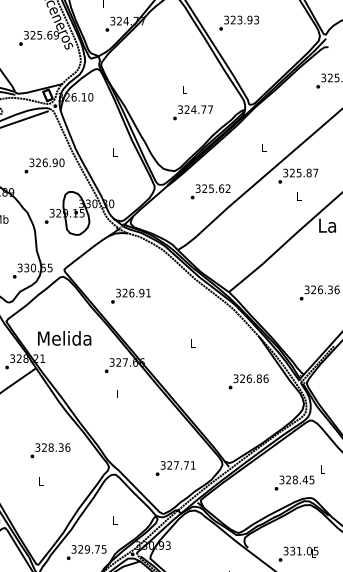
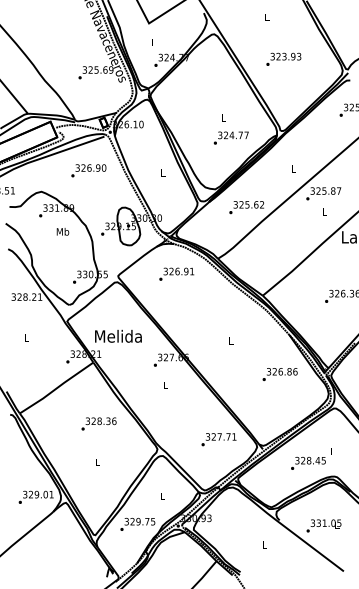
text: (238, 22) -> (283, 58), moved
text: (44, 165) -> (88, 170), moved
text: (130, 295) -> (176, 273), moved
text: (49, 450) -> (98, 423), moved
text: (175, 468) -> (218, 439), moved
text: (298, 477) -> (311, 458), moved

